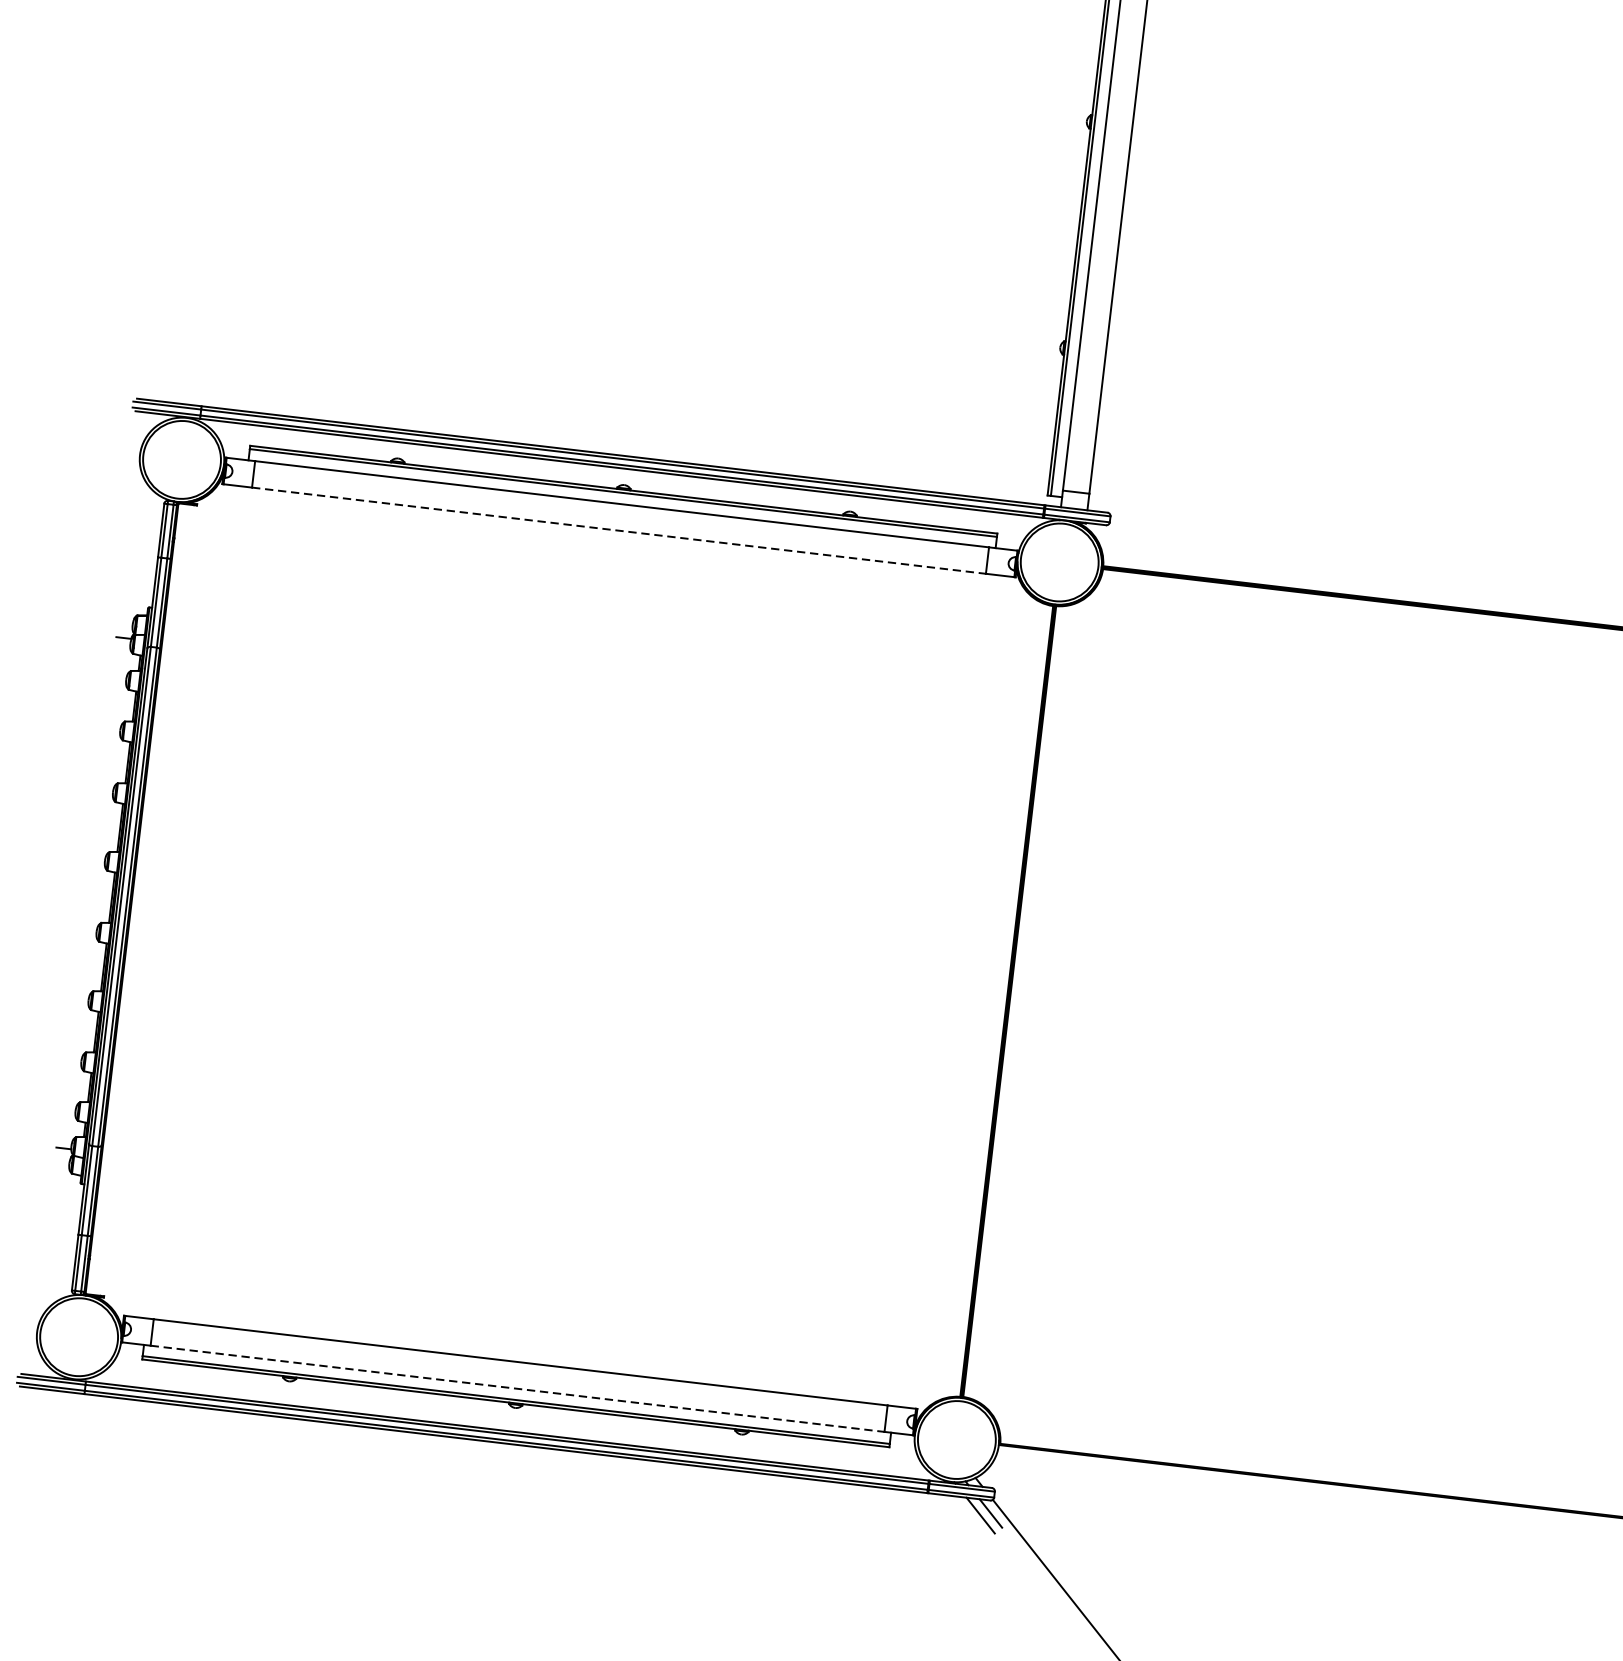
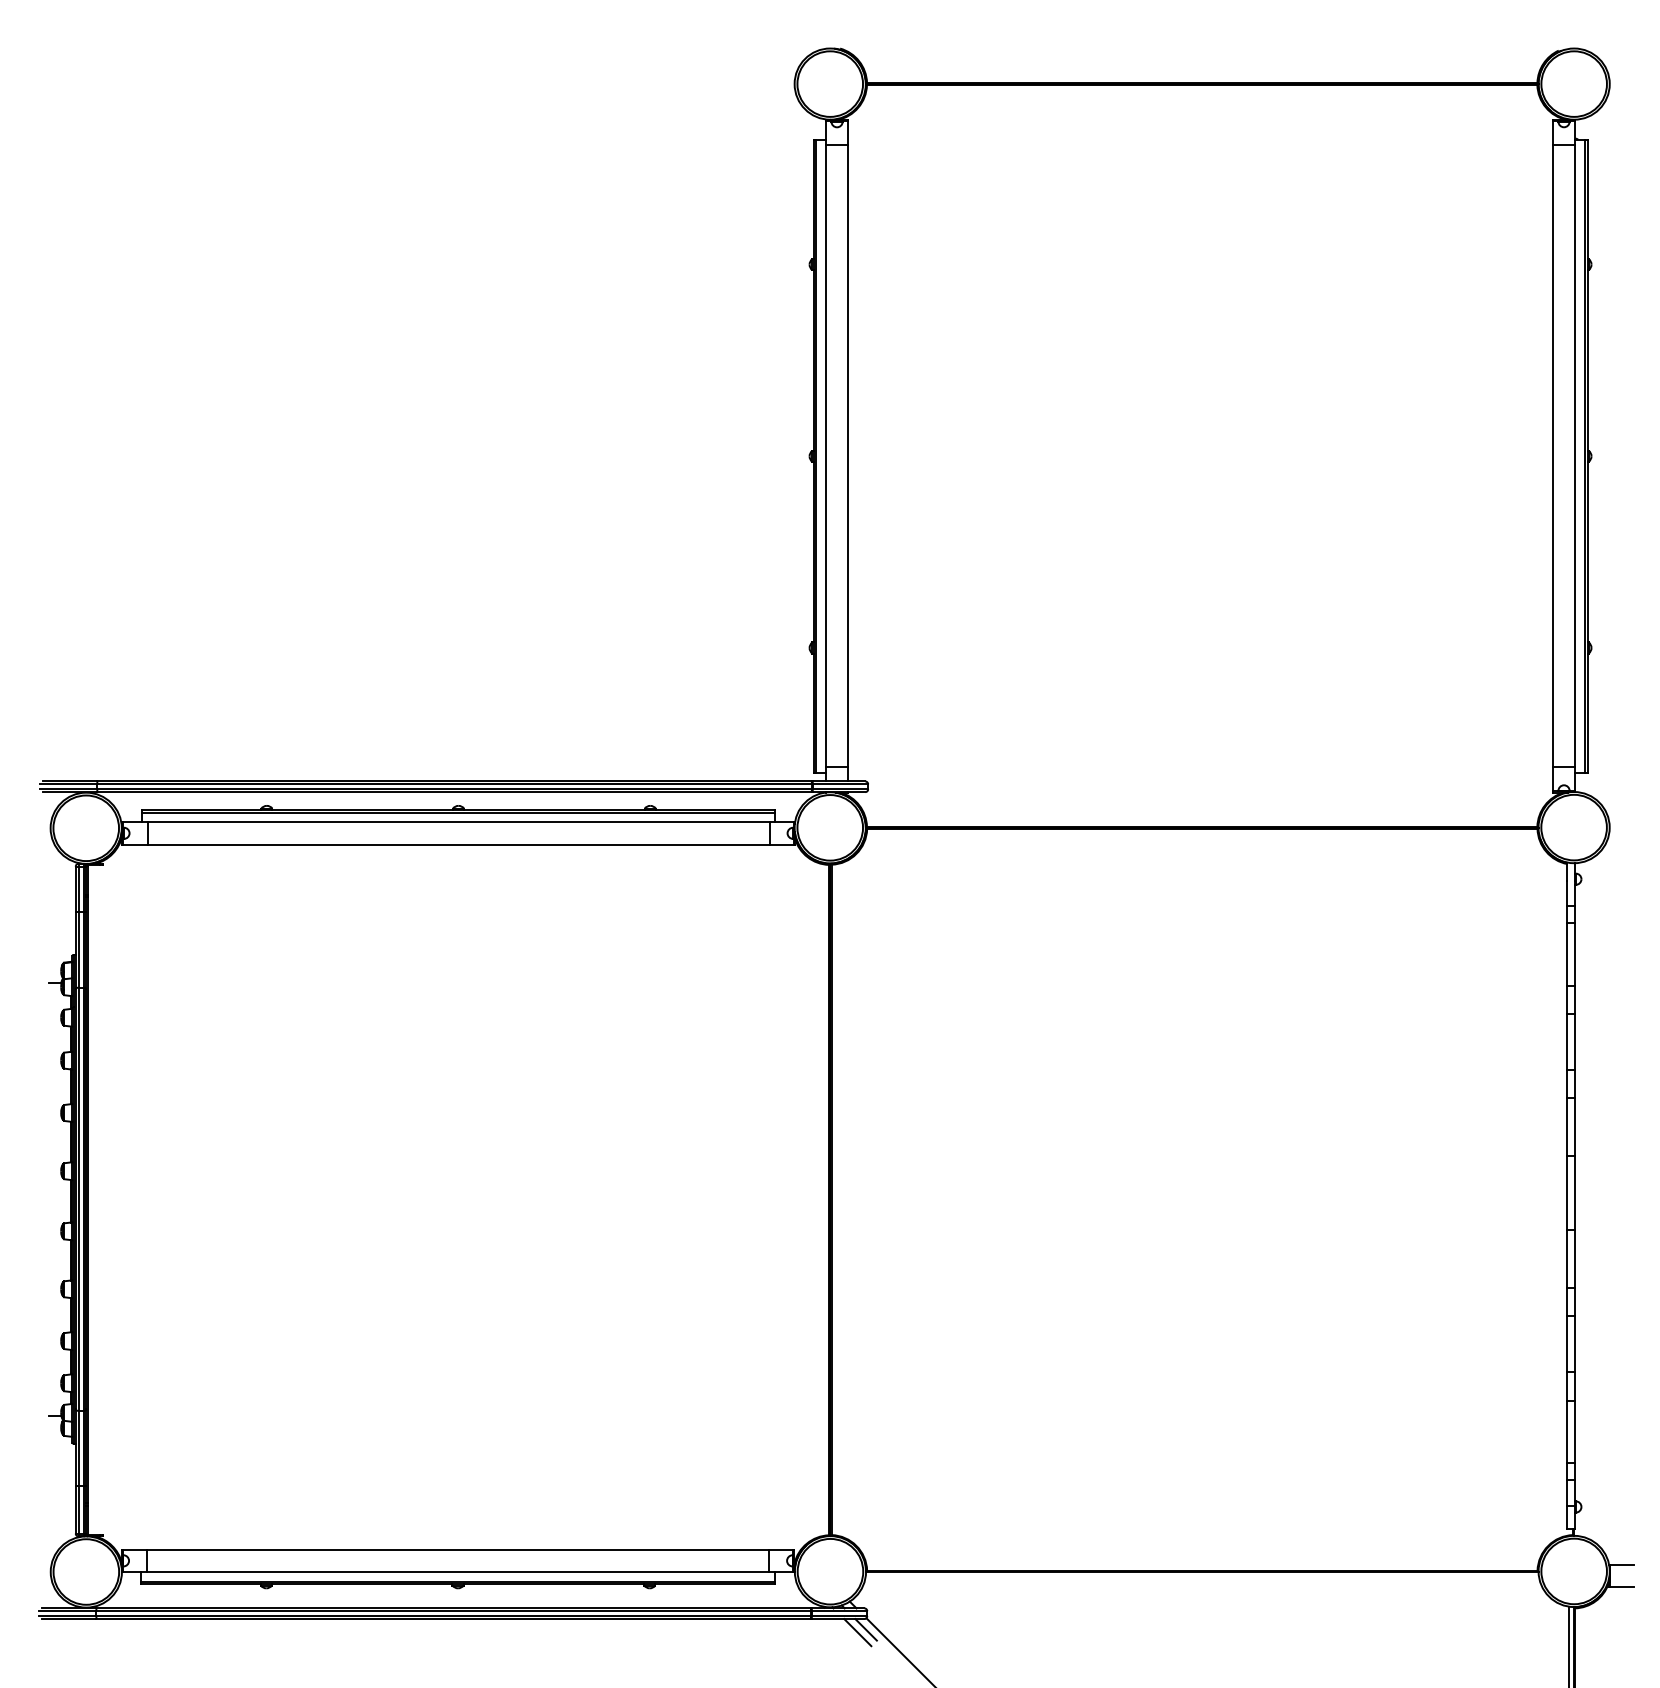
line: (620, 530) -> (459, 844), dashed -> solid
line: (518, 1389) -> (458, 1572), dashed -> solid

